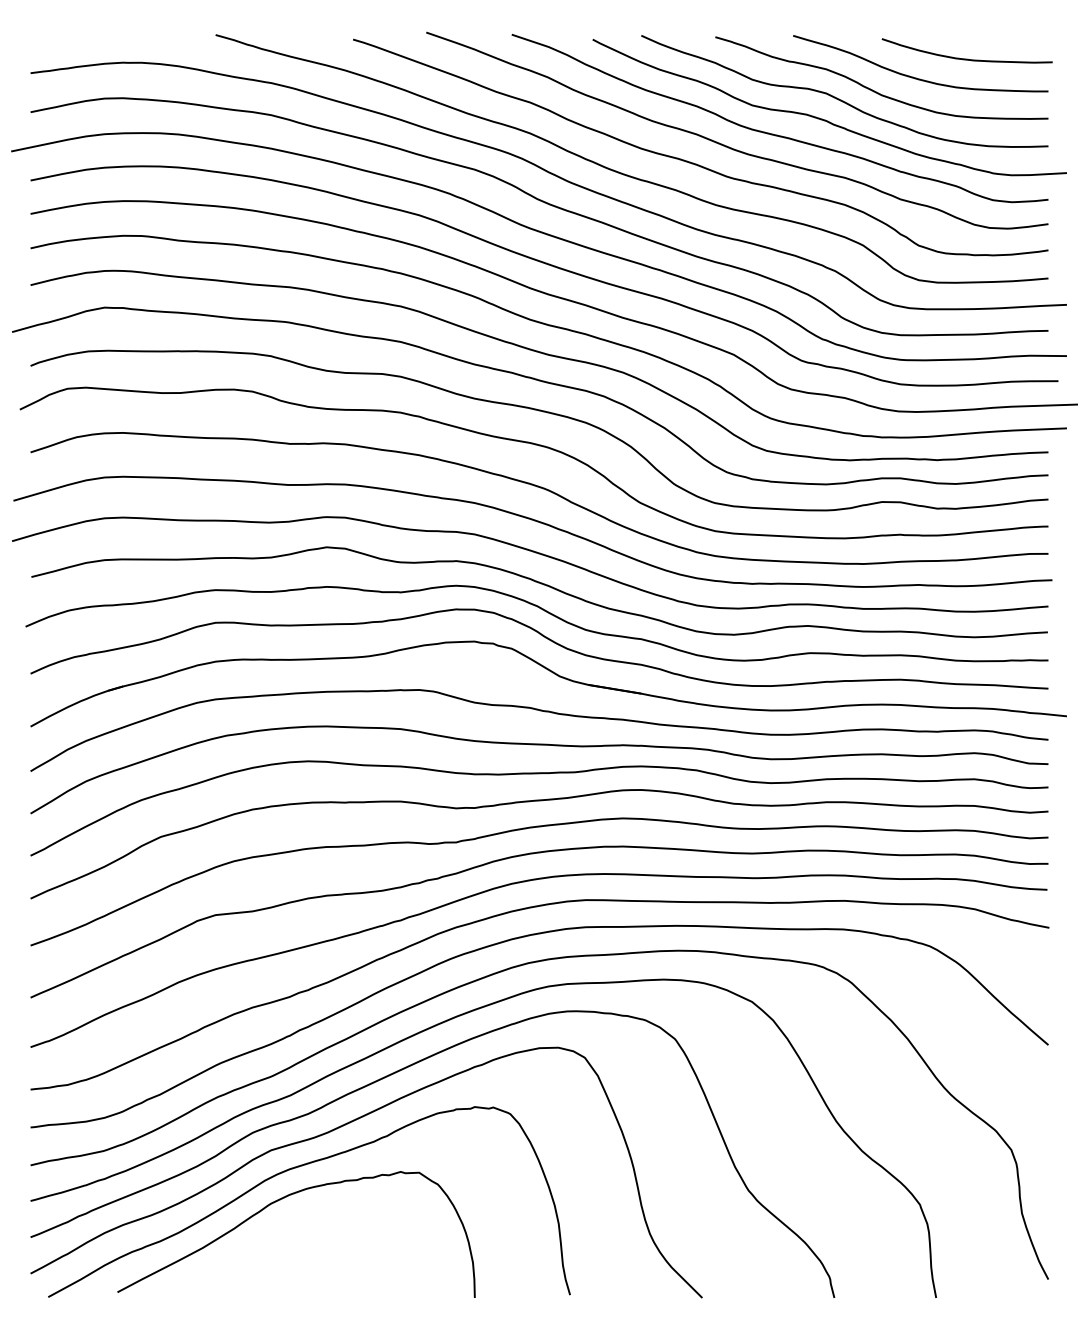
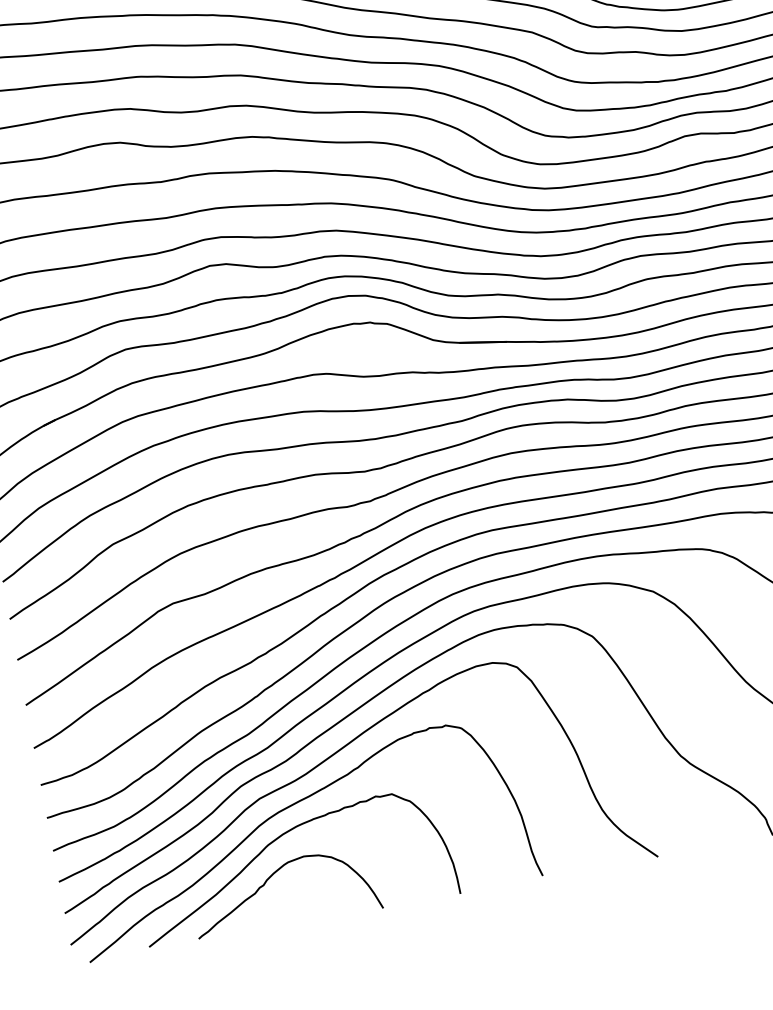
curve: (264, 1242) -> (268, 879), added

